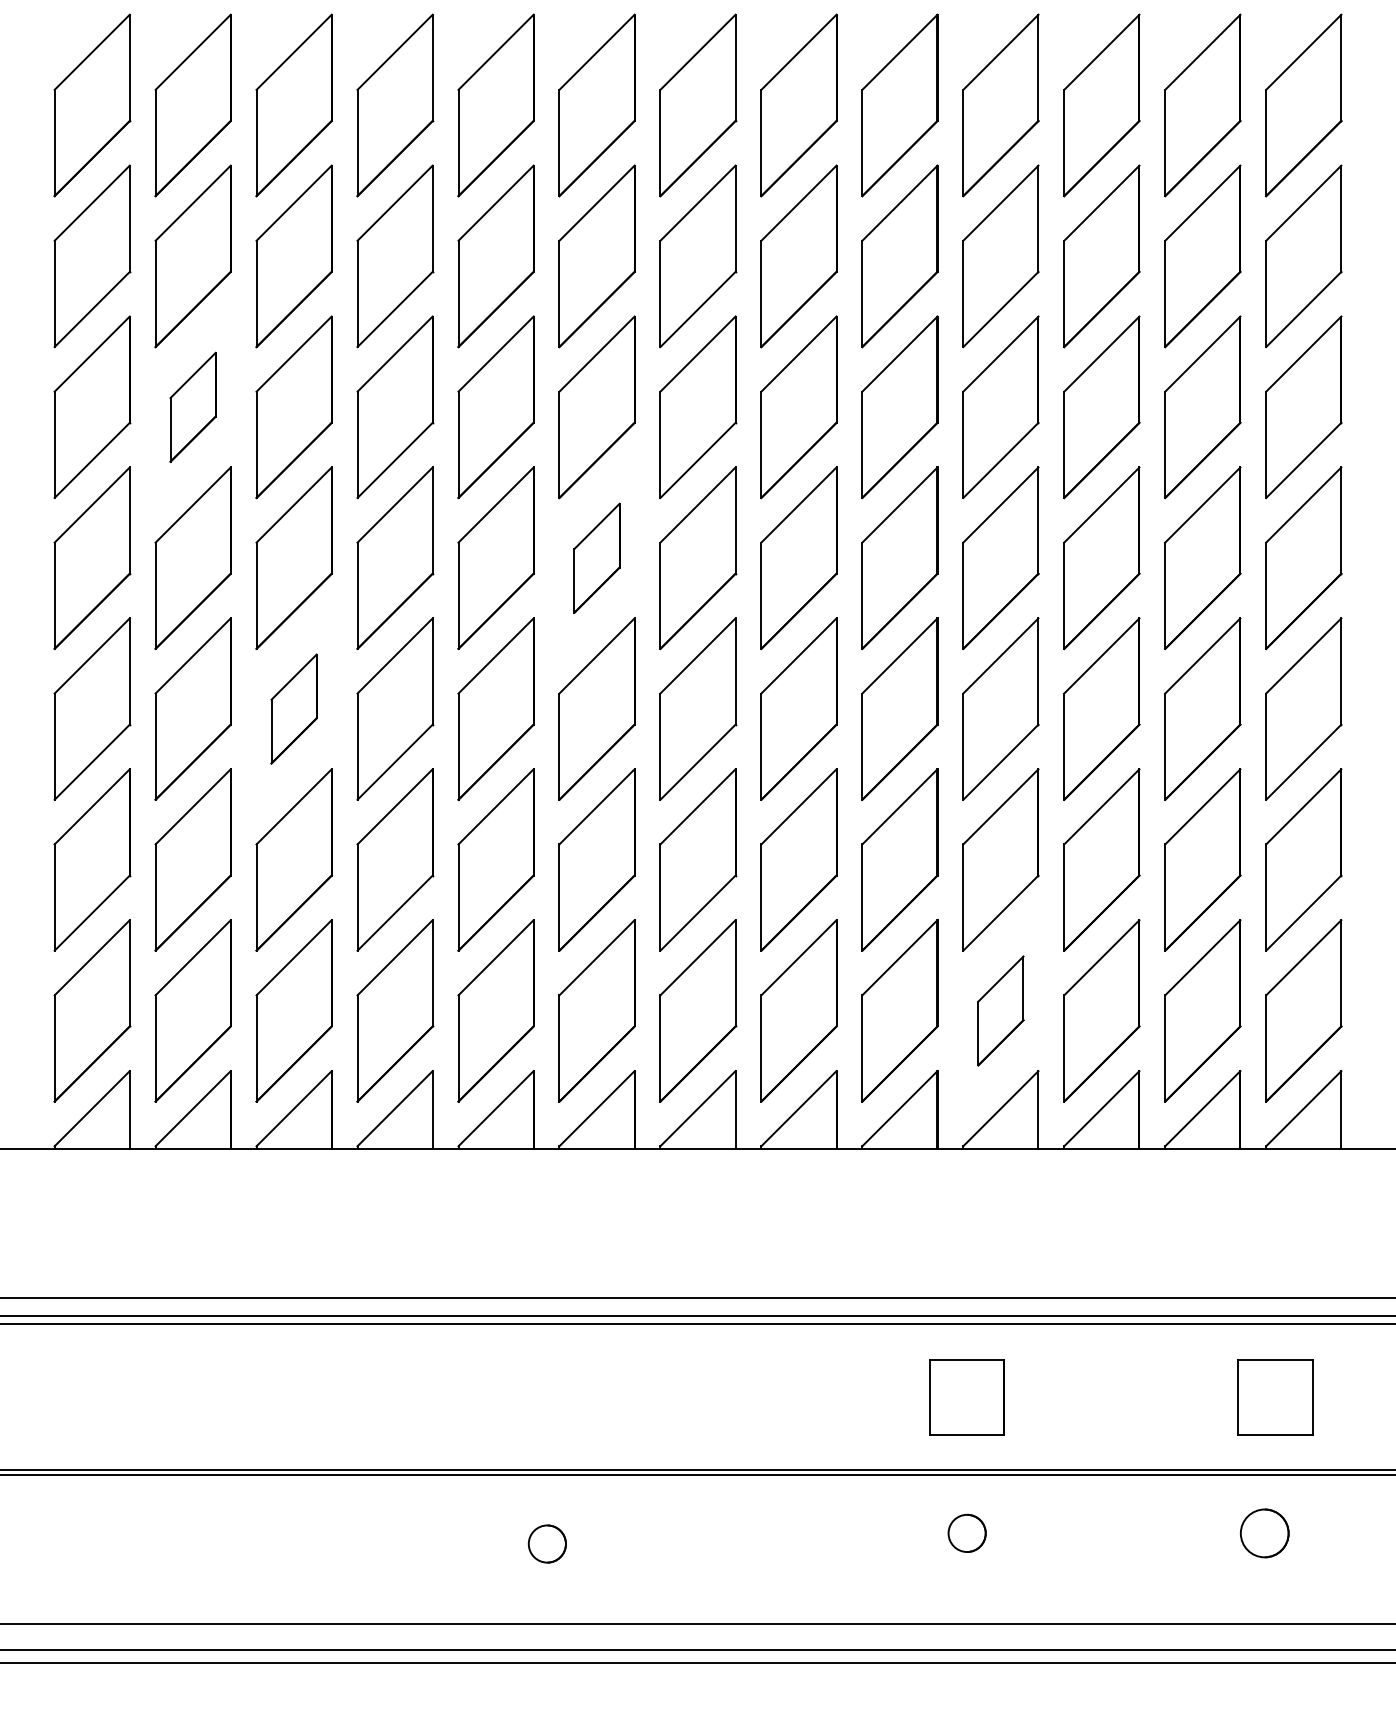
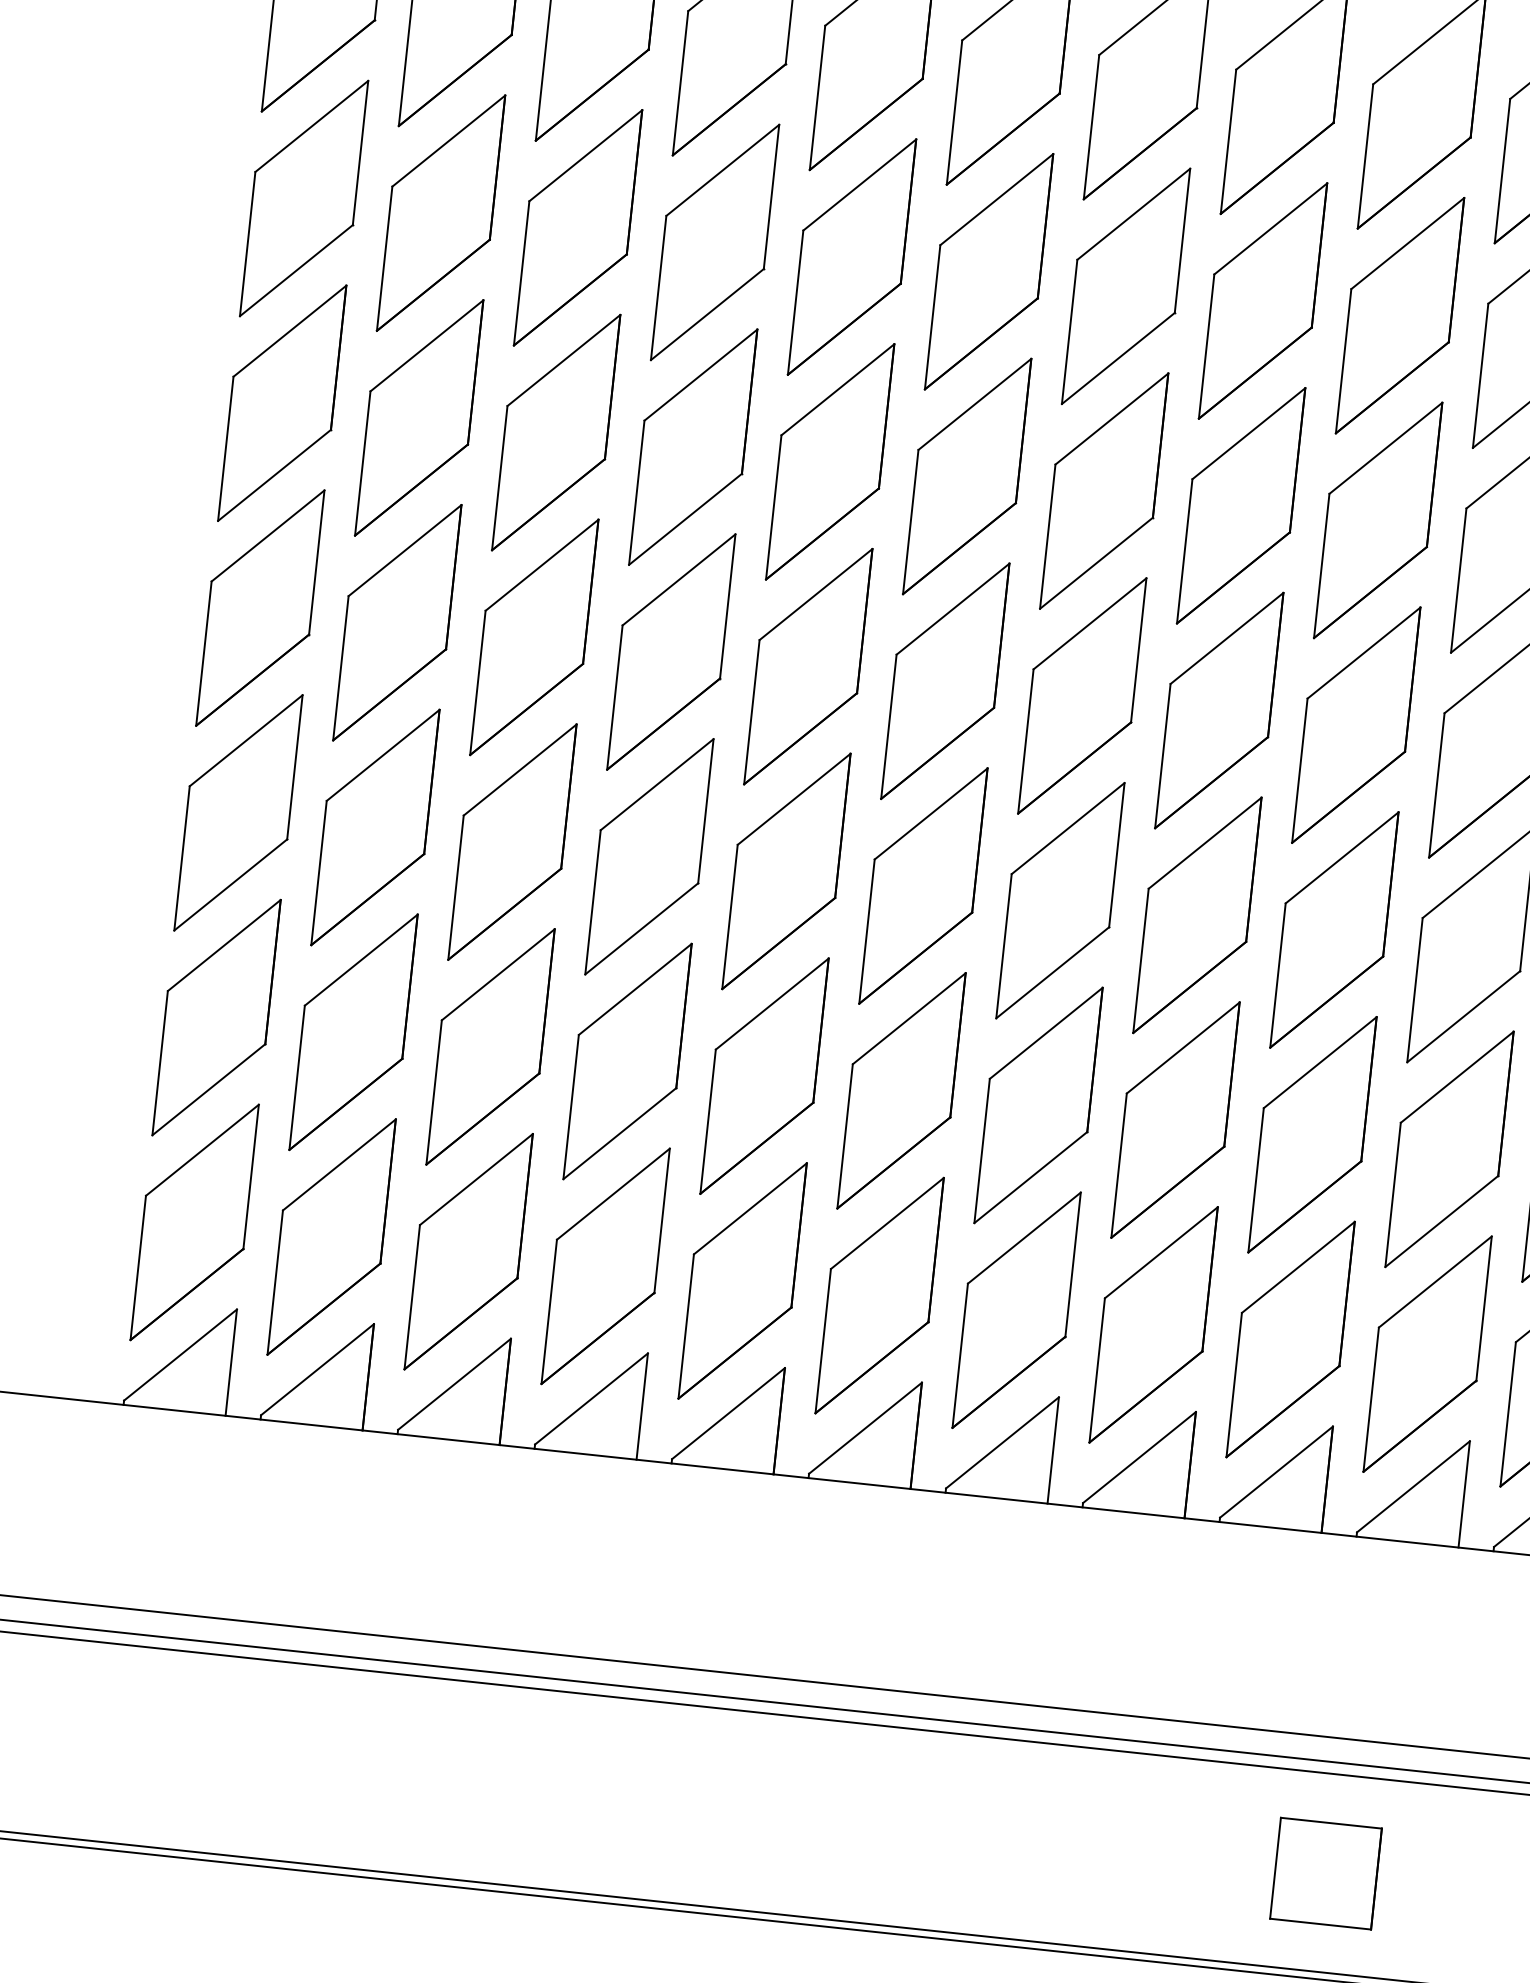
part: (192, 407) -> (418, 418), size x1.67
part: (596, 558) -> (944, 681), size x1.67
part: (293, 708) -> (511, 841), size x1.67
part: (1000, 1010) -> (1427, 1353), size x1.67

